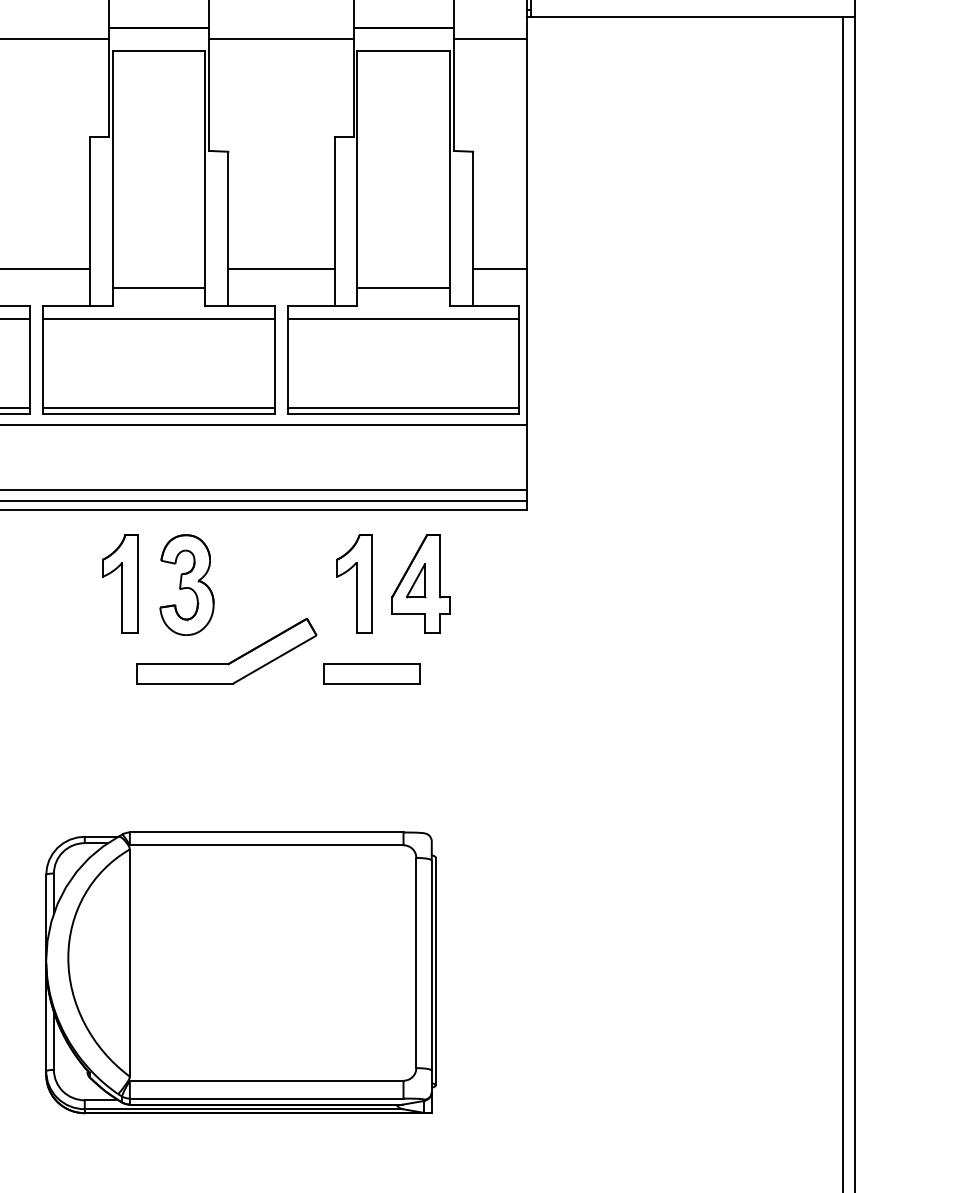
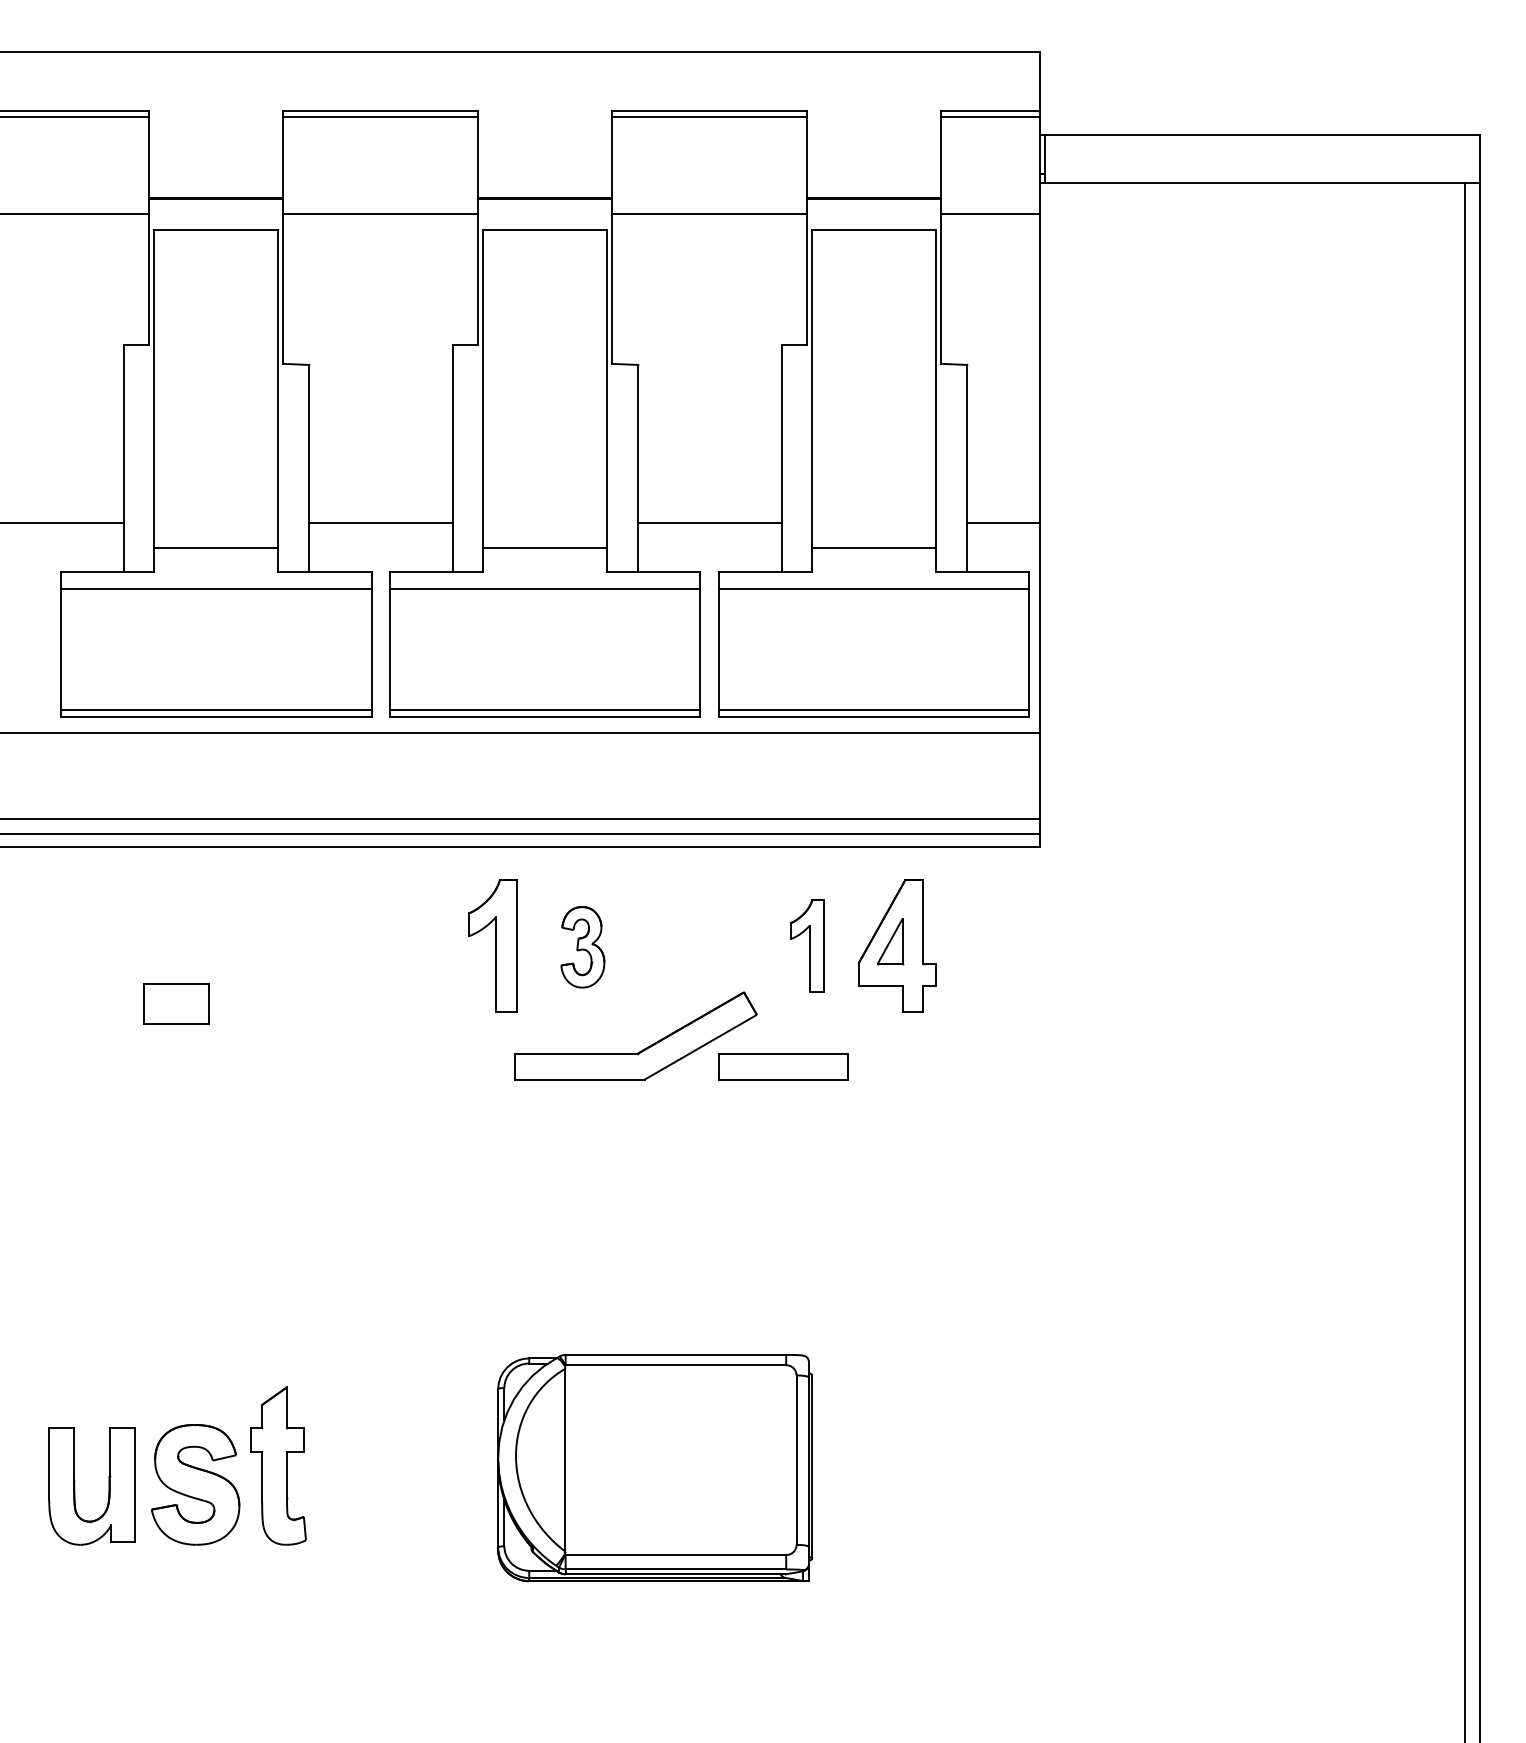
part: (354, 583) -> (807, 945), size x0.7
part: (186, 585) -> (582, 947), size x0.6
part: (372, 673) -> (783, 1066), moved
part: (240, 972) -> (654, 1467), size x0.6

